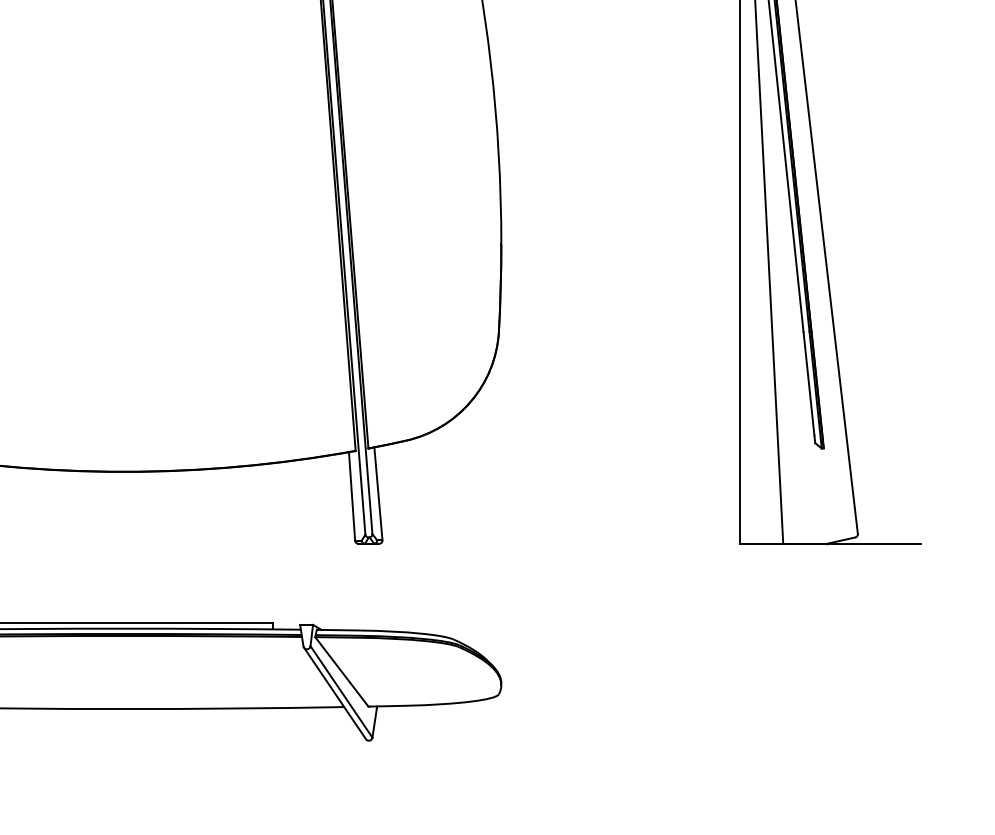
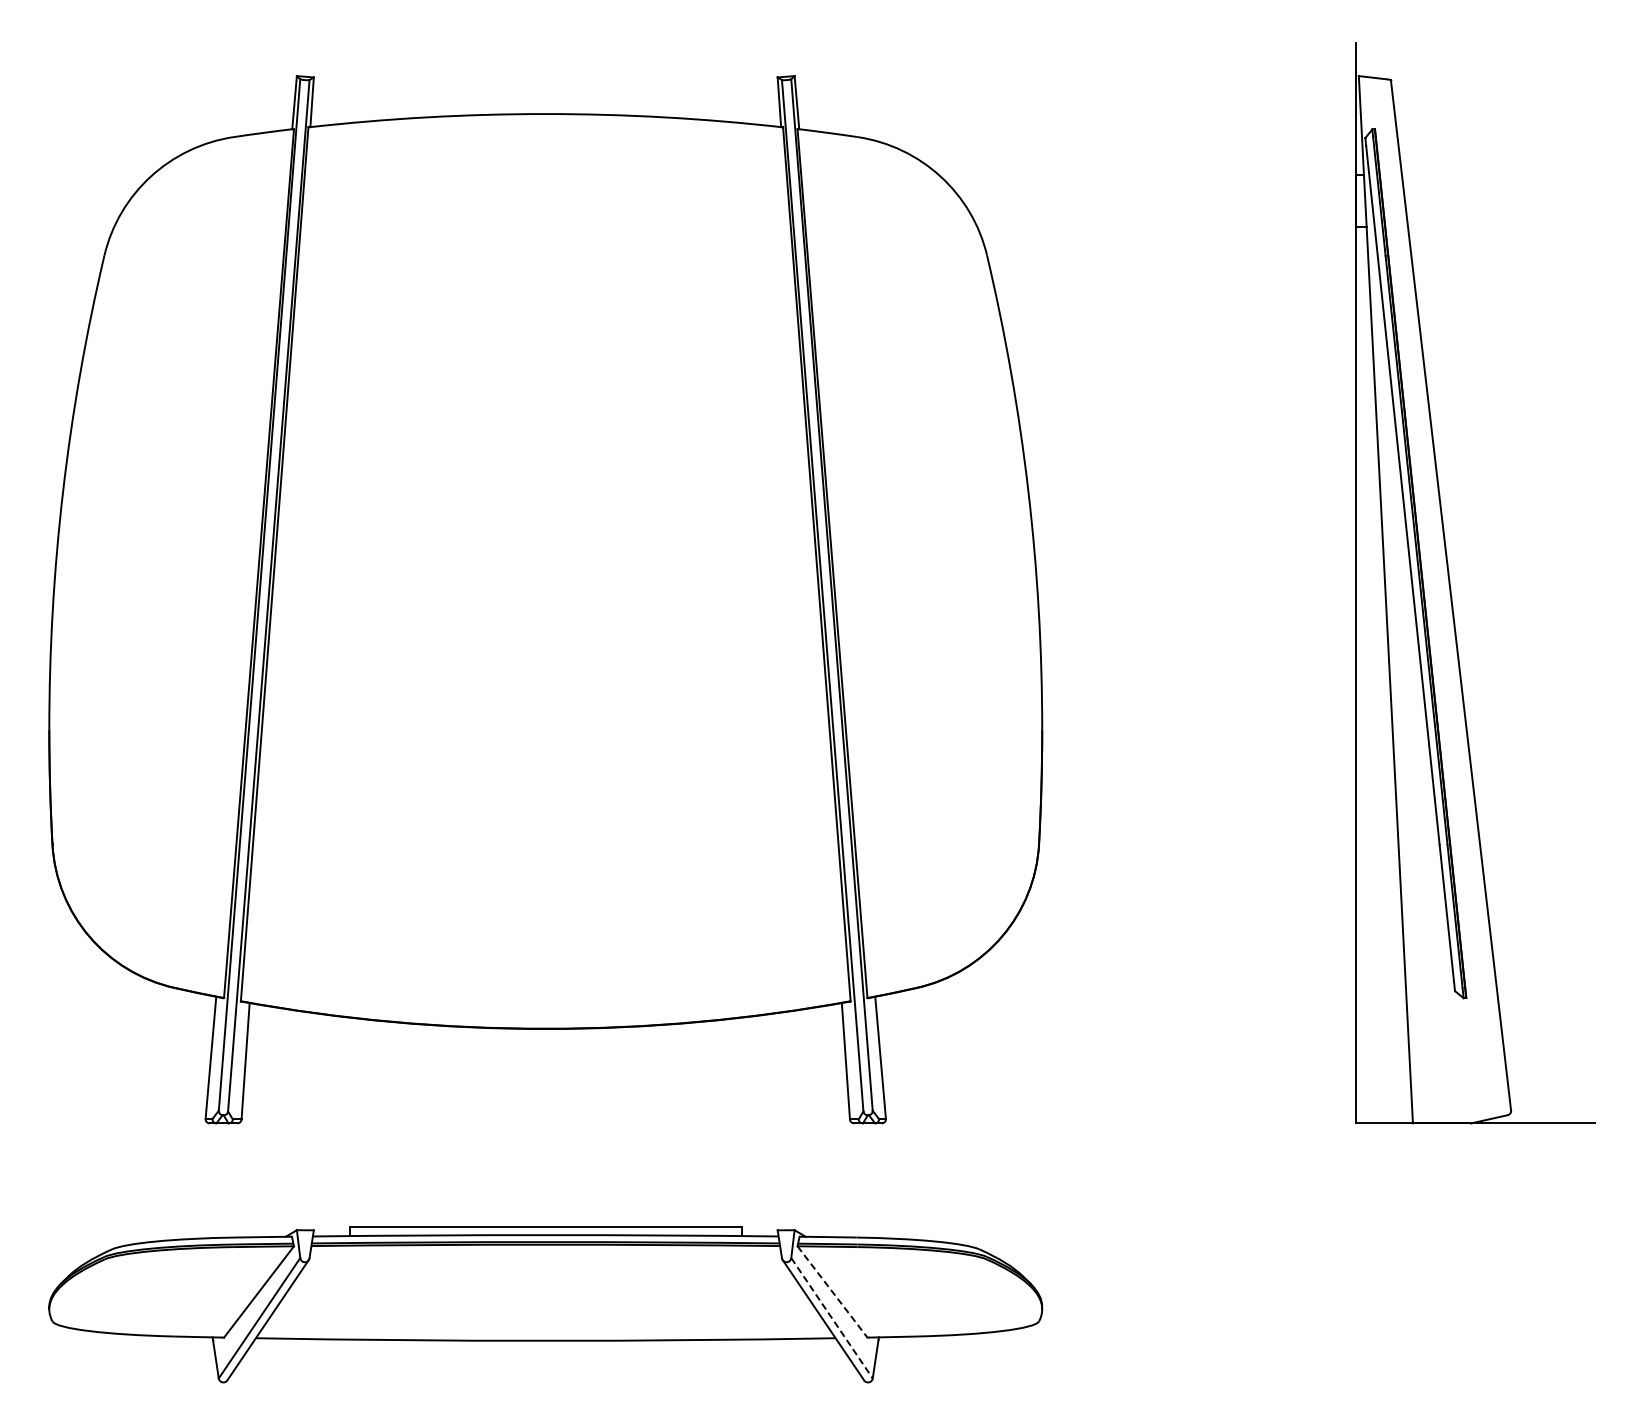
line: (341, 672) -> (832, 1292), solid -> dashed
line: (341, 692) -> (831, 1318), solid -> dashed

